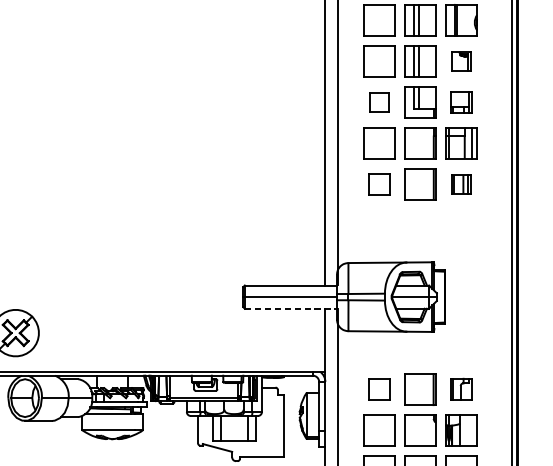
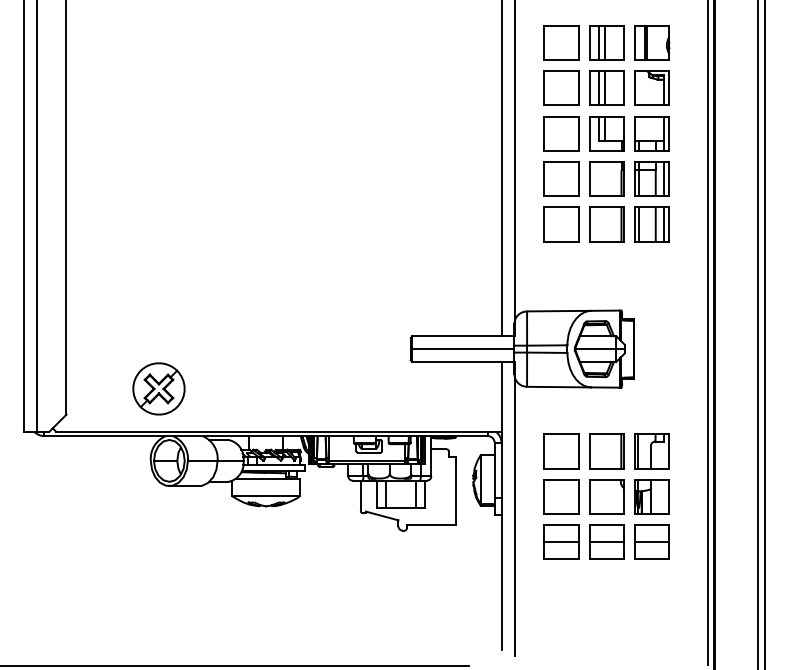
part: (460, 60) -> (651, 87), size x1.67
part: (379, 102) -> (561, 133), size x1.67
part: (460, 102) -> (651, 133), size x1.43
part: (379, 184) -> (561, 224), size x1.43
part: (460, 184) -> (651, 224), size x1.67
line: (290, 308) -> (463, 361), dashed -> solid
part: (379, 389) -> (561, 451), size x1.43
part: (460, 389) -> (651, 451), size x1.43

